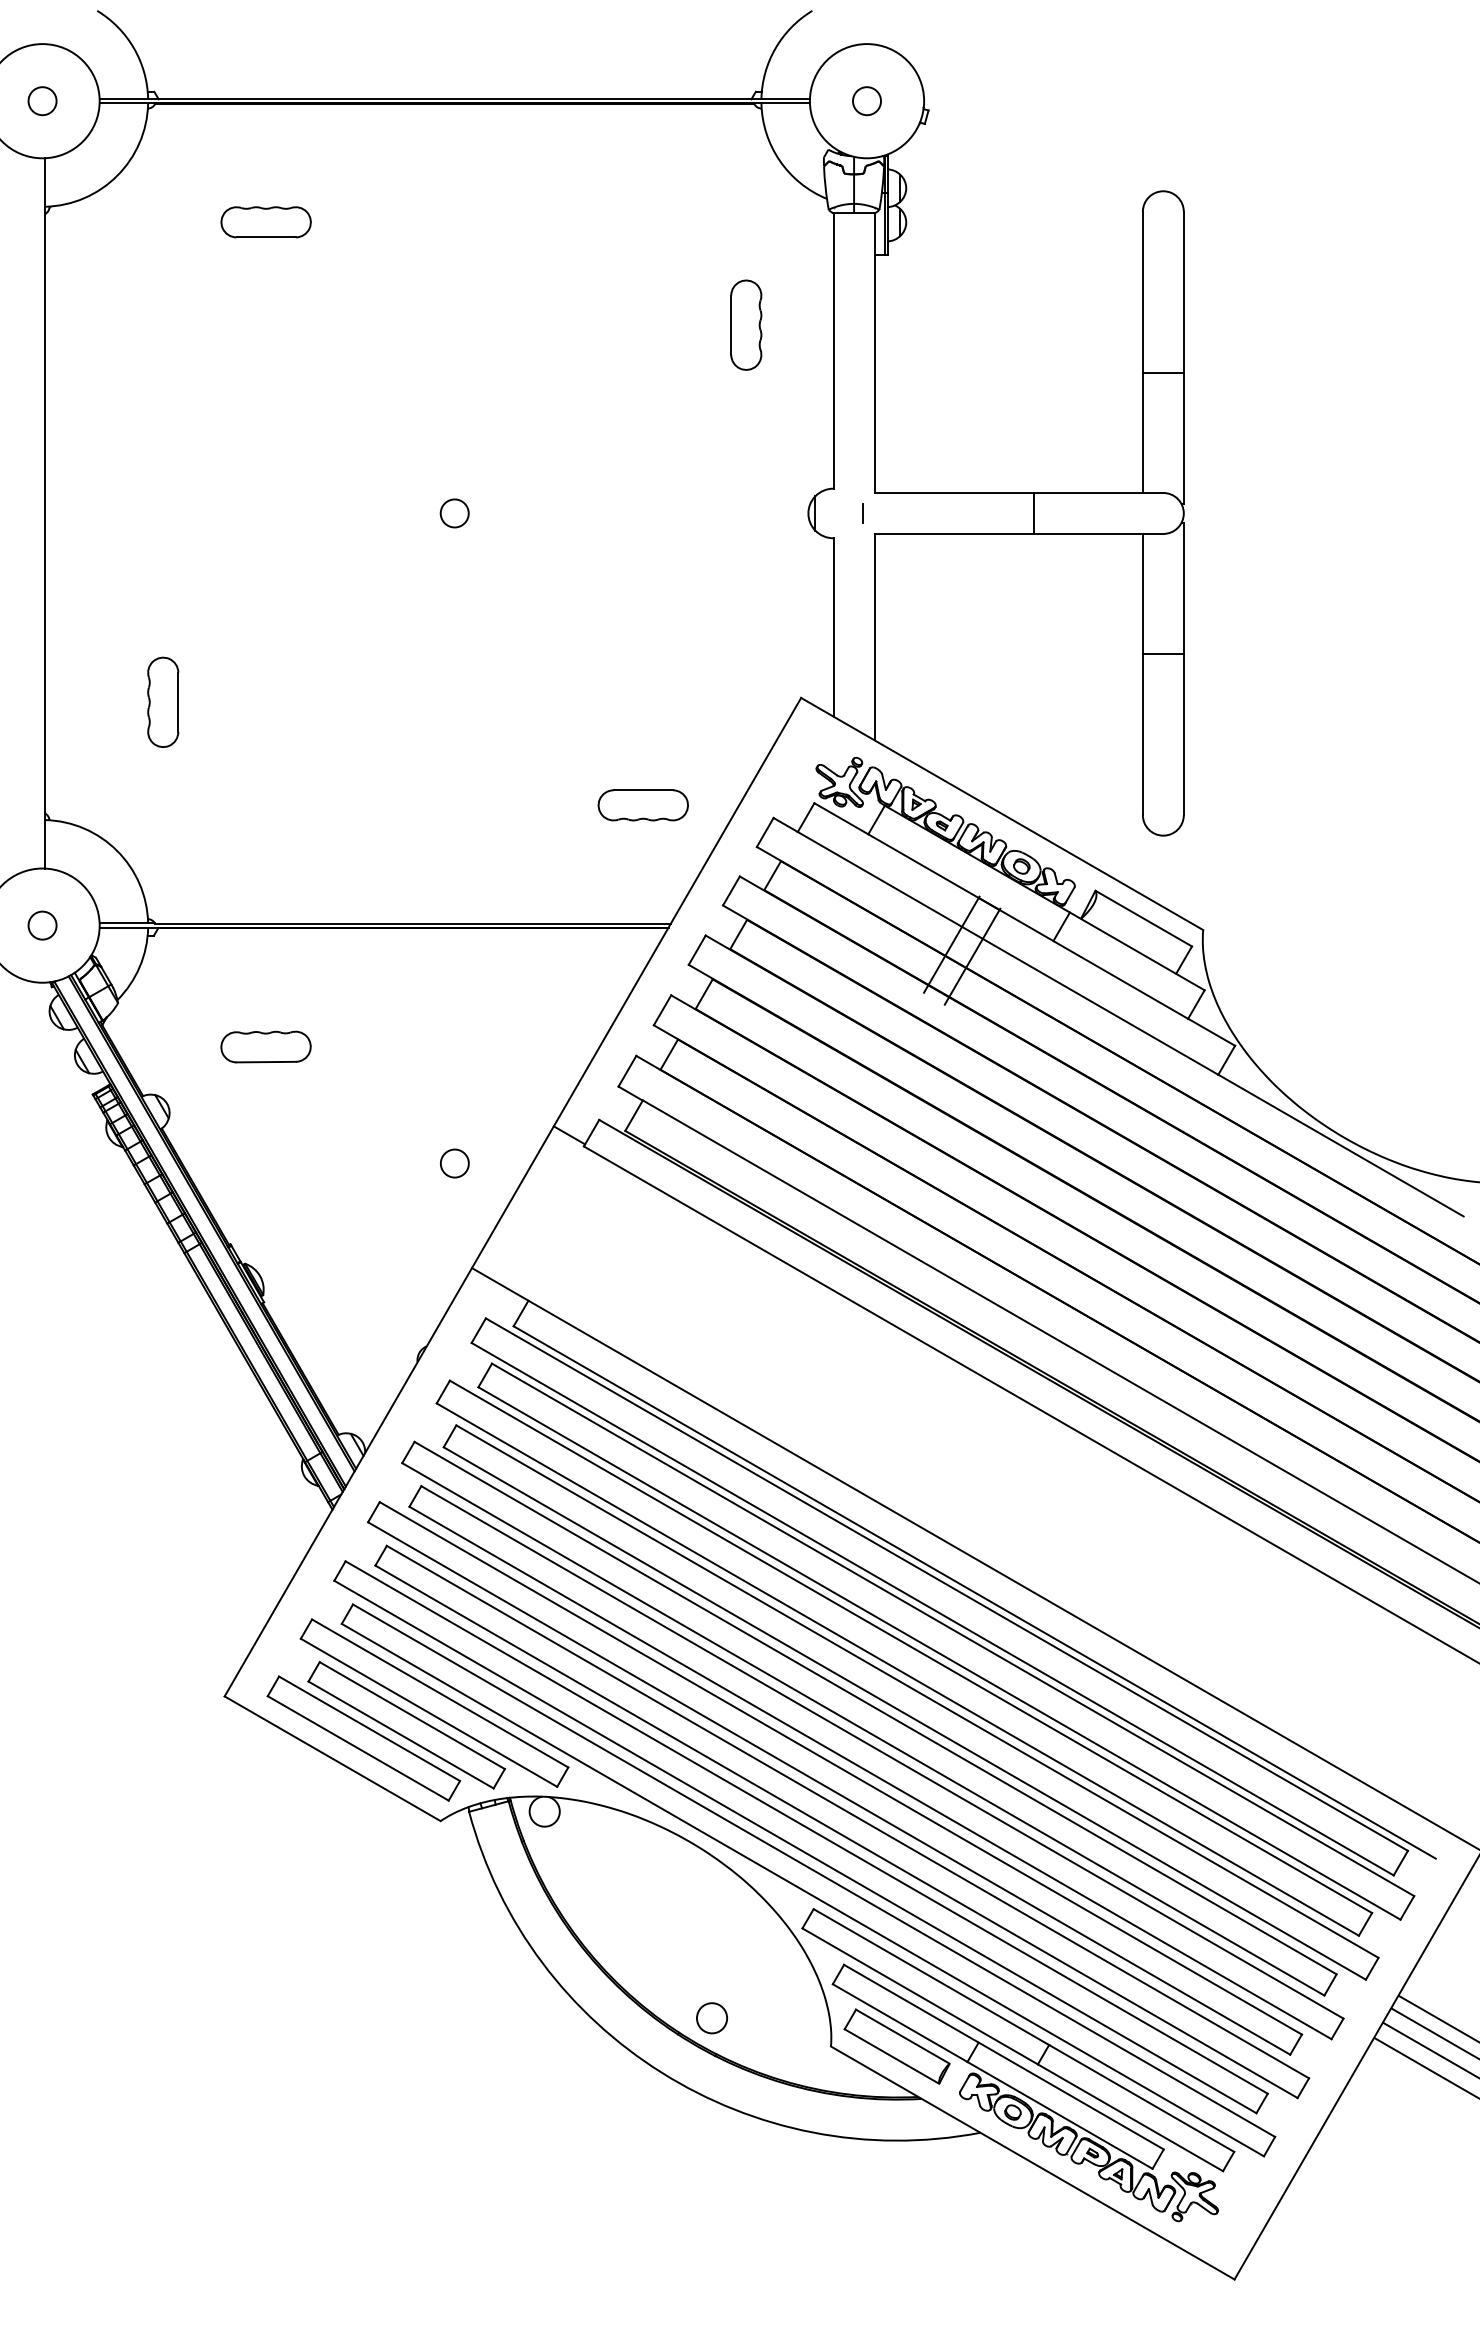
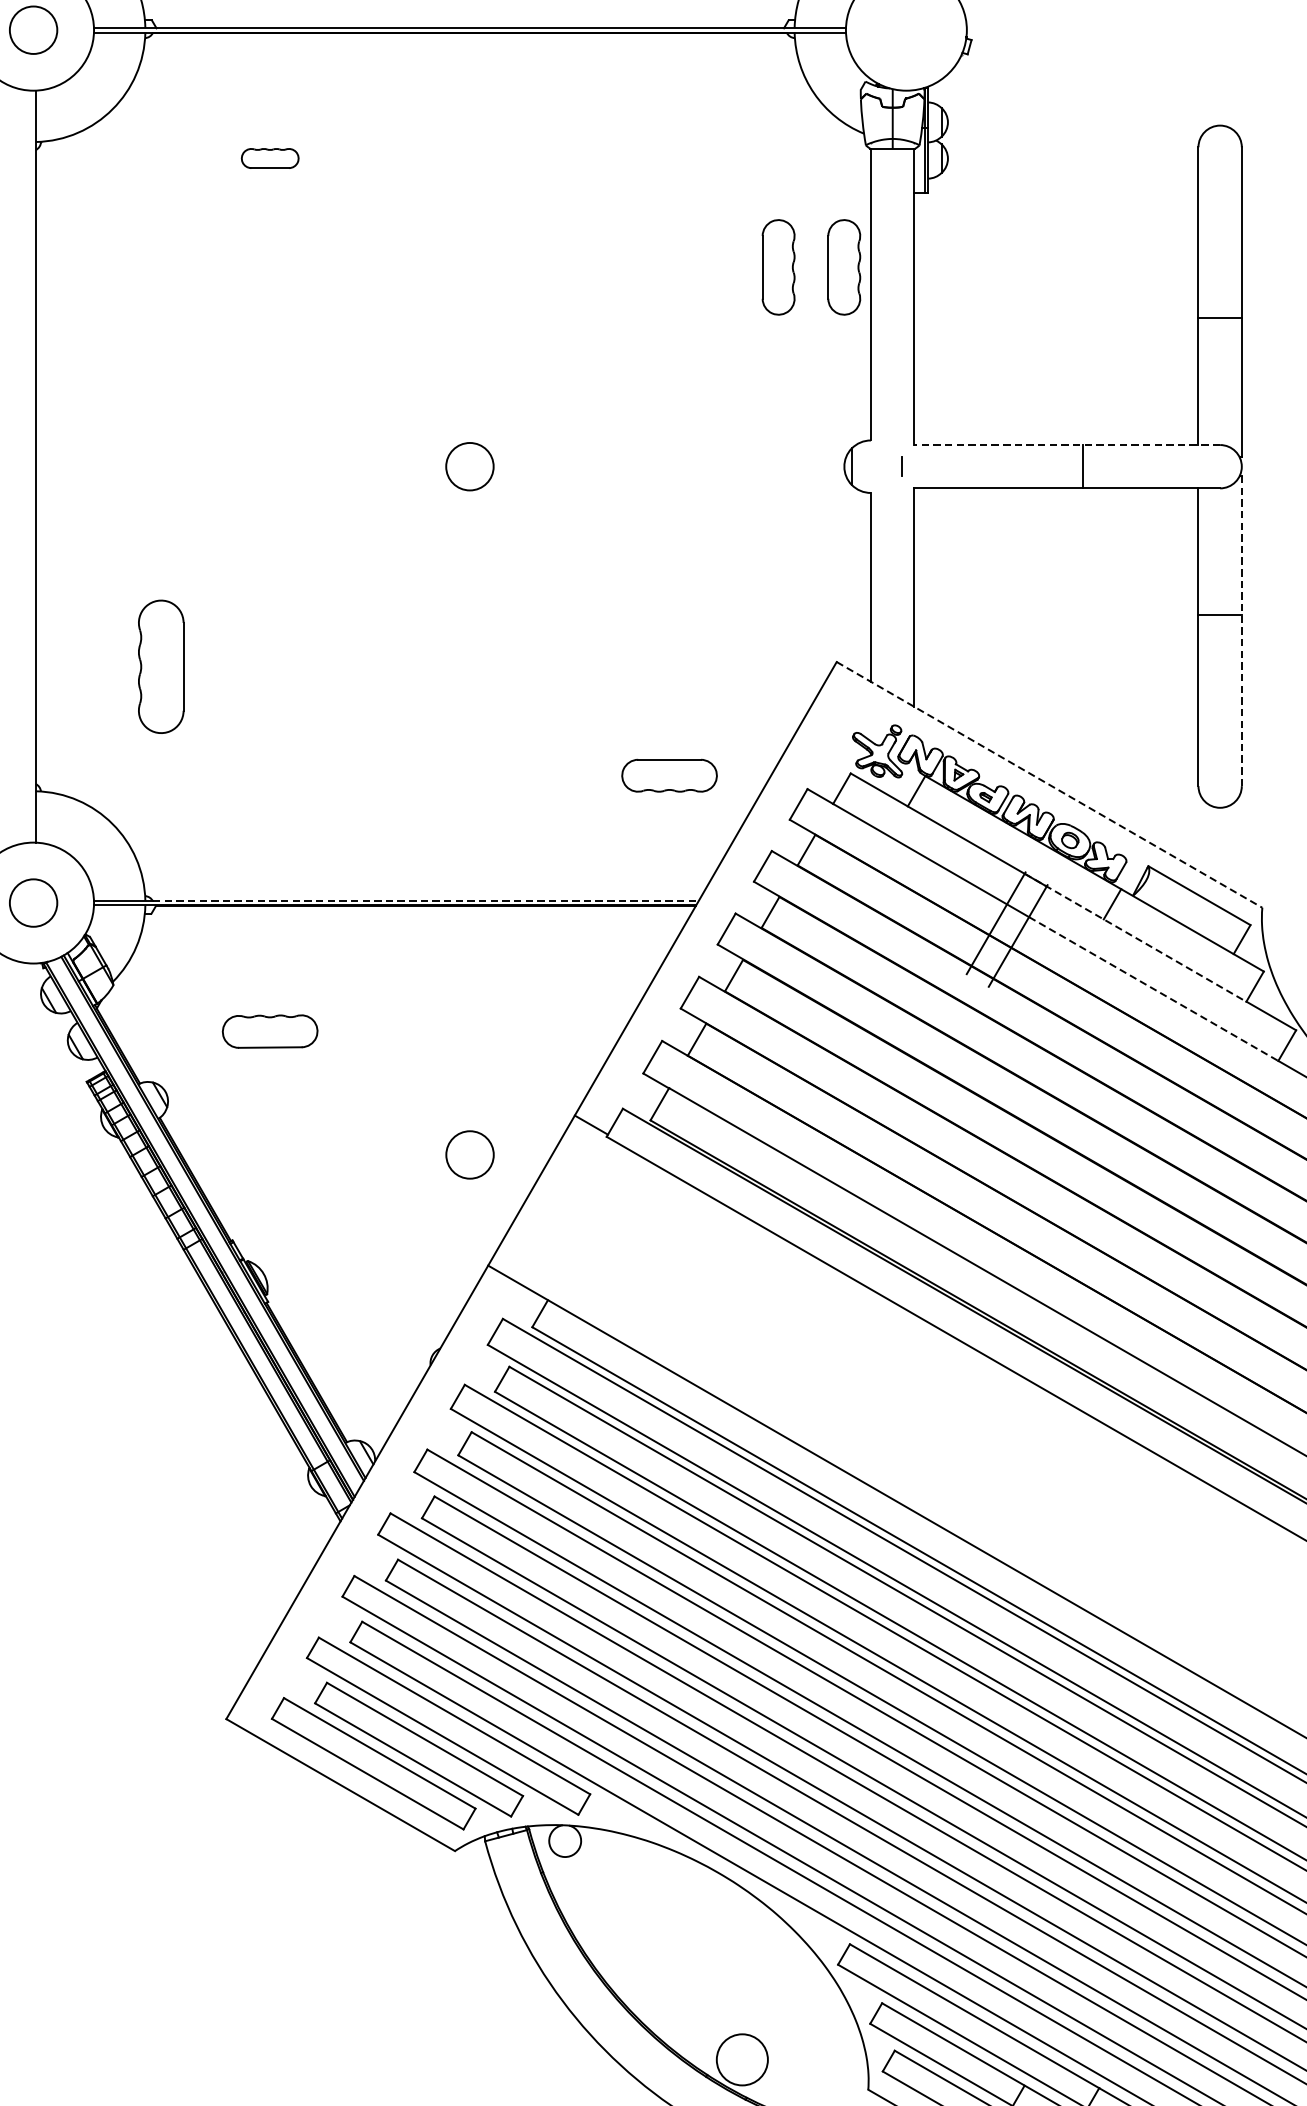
circle: (42, 101) -> (33, 30), size x1.6
circle: (866, 101) -> (905, 30), removed
part: (265, 222) -> (269, 158), size x0.6
part: (808, 324) -> (844, 266), added
line: (1018, 493) -> (1066, 445), solid -> dashed
circle: (454, 513) -> (469, 466), size x1.6
line: (1183, 668) -> (1241, 630), solid -> dashed
part: (163, 701) -> (161, 665), size x1.4
line: (1002, 814) -> (1049, 785), solid -> dashed
line: (413, 923) -> (426, 900), solid -> dashed
circle: (42, 925) -> (33, 902), size x1.6
line: (1083, 958) -> (1135, 937), solid -> dashed
line: (1100, 1006) -> (1153, 988), solid -> dashed
circle: (454, 1163) -> (469, 1154), size x1.6
circle: (711, 2018) -> (741, 2060), size x1.6

